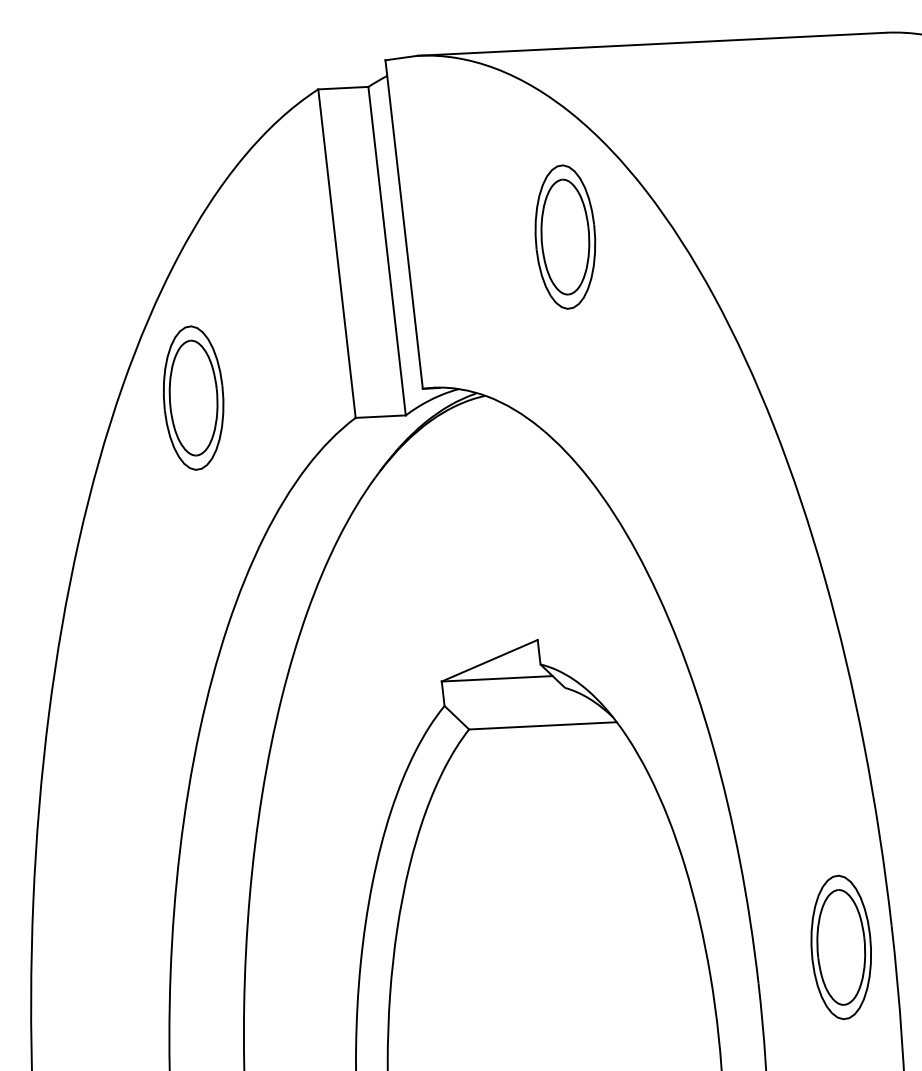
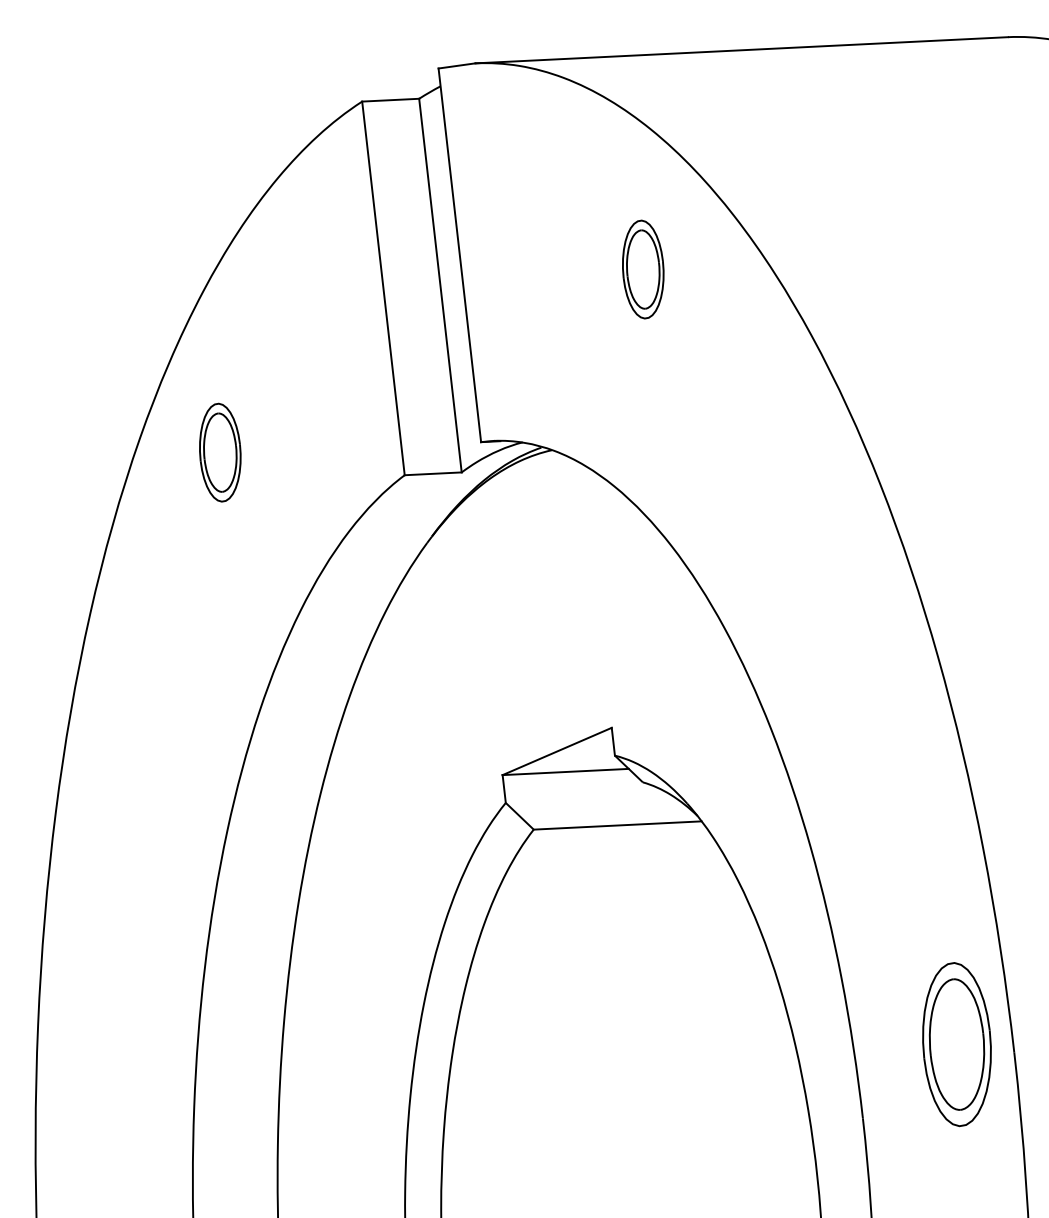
part: (565, 236) -> (643, 268), size x0.6
part: (193, 397) -> (220, 452), size x0.6
part: (840, 947) -> (956, 1044), moved

